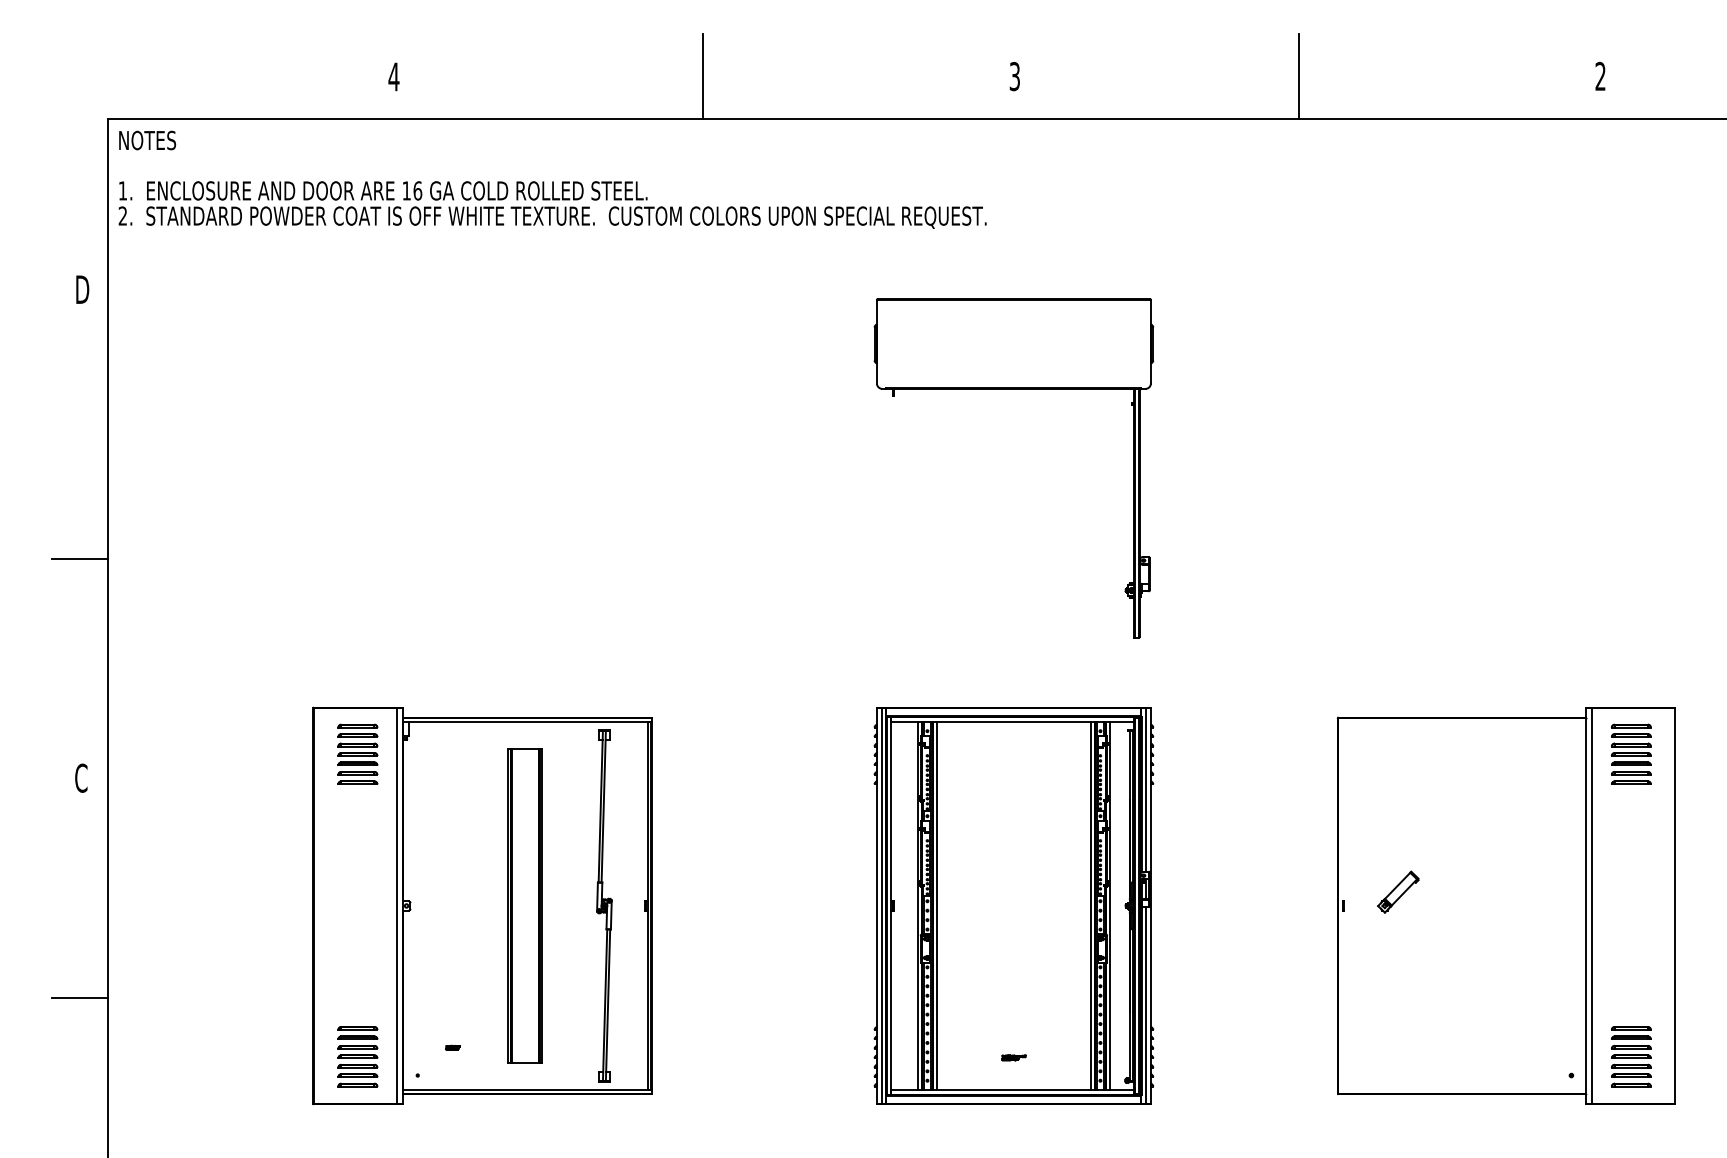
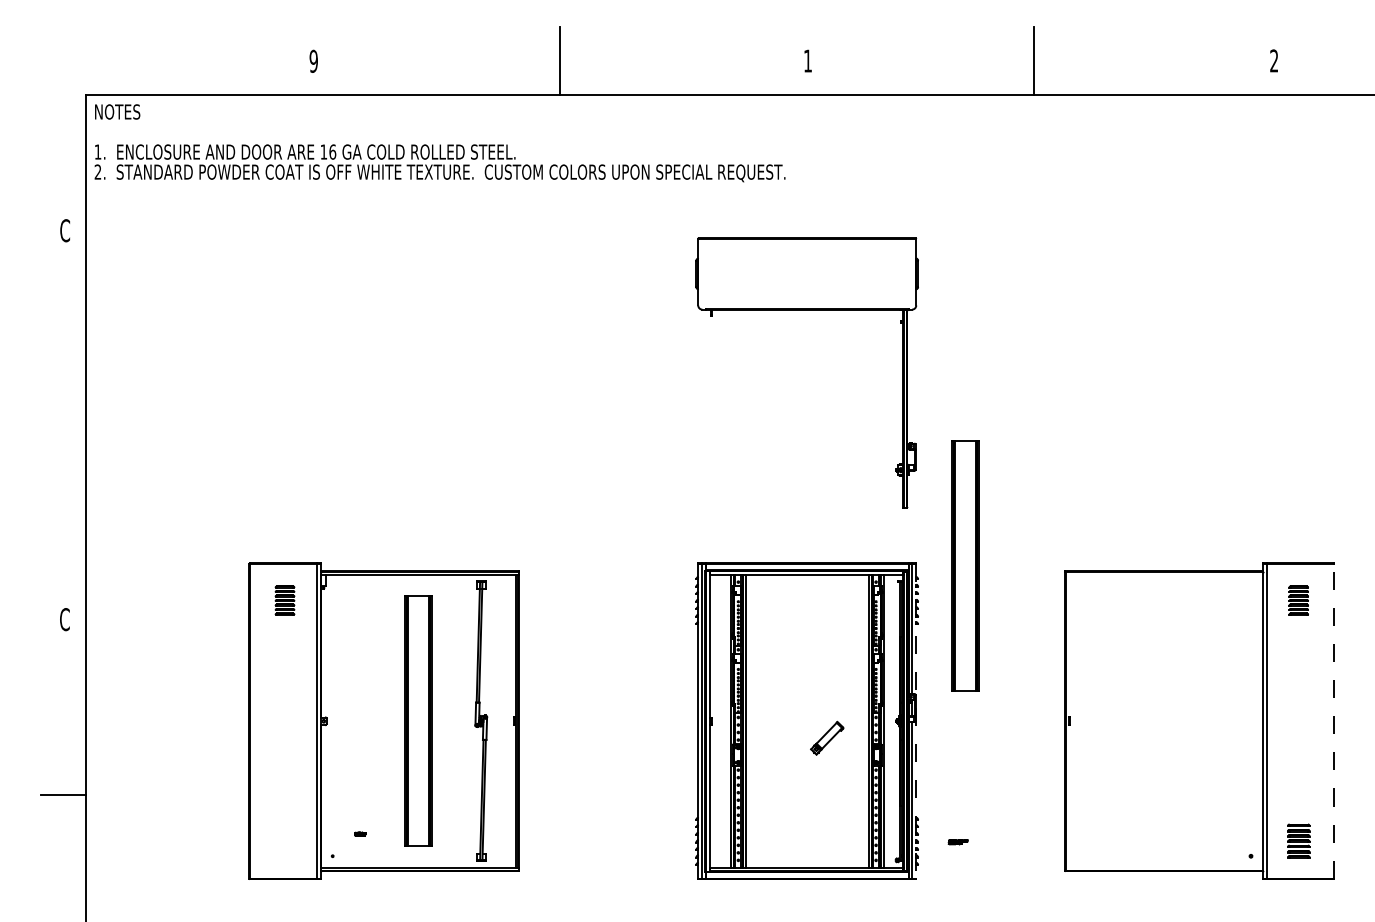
text: (393, 75) -> (313, 60), 4 -> 9
text: (1014, 75) -> (807, 60), 3 -> 1
text: (82, 289) -> (65, 230), D -> C
line: (79, 558) -> (63, 444), removed
part: (1212, 710) -> (965, 565), added
part: (357, 754) -> (284, 600), size x0.6
part: (1631, 754) -> (1298, 600), size x0.6
part: (1398, 891) -> (827, 737), moved
line: (1675, 905) -> (1333, 720), solid -> dashed
line: (1151, 906) -> (916, 721), solid -> dashed
part: (357, 1055) -> (284, 840), removed
part: (1631, 1055) -> (1298, 840), size x0.7
part: (1012, 1058) -> (957, 842), moved

